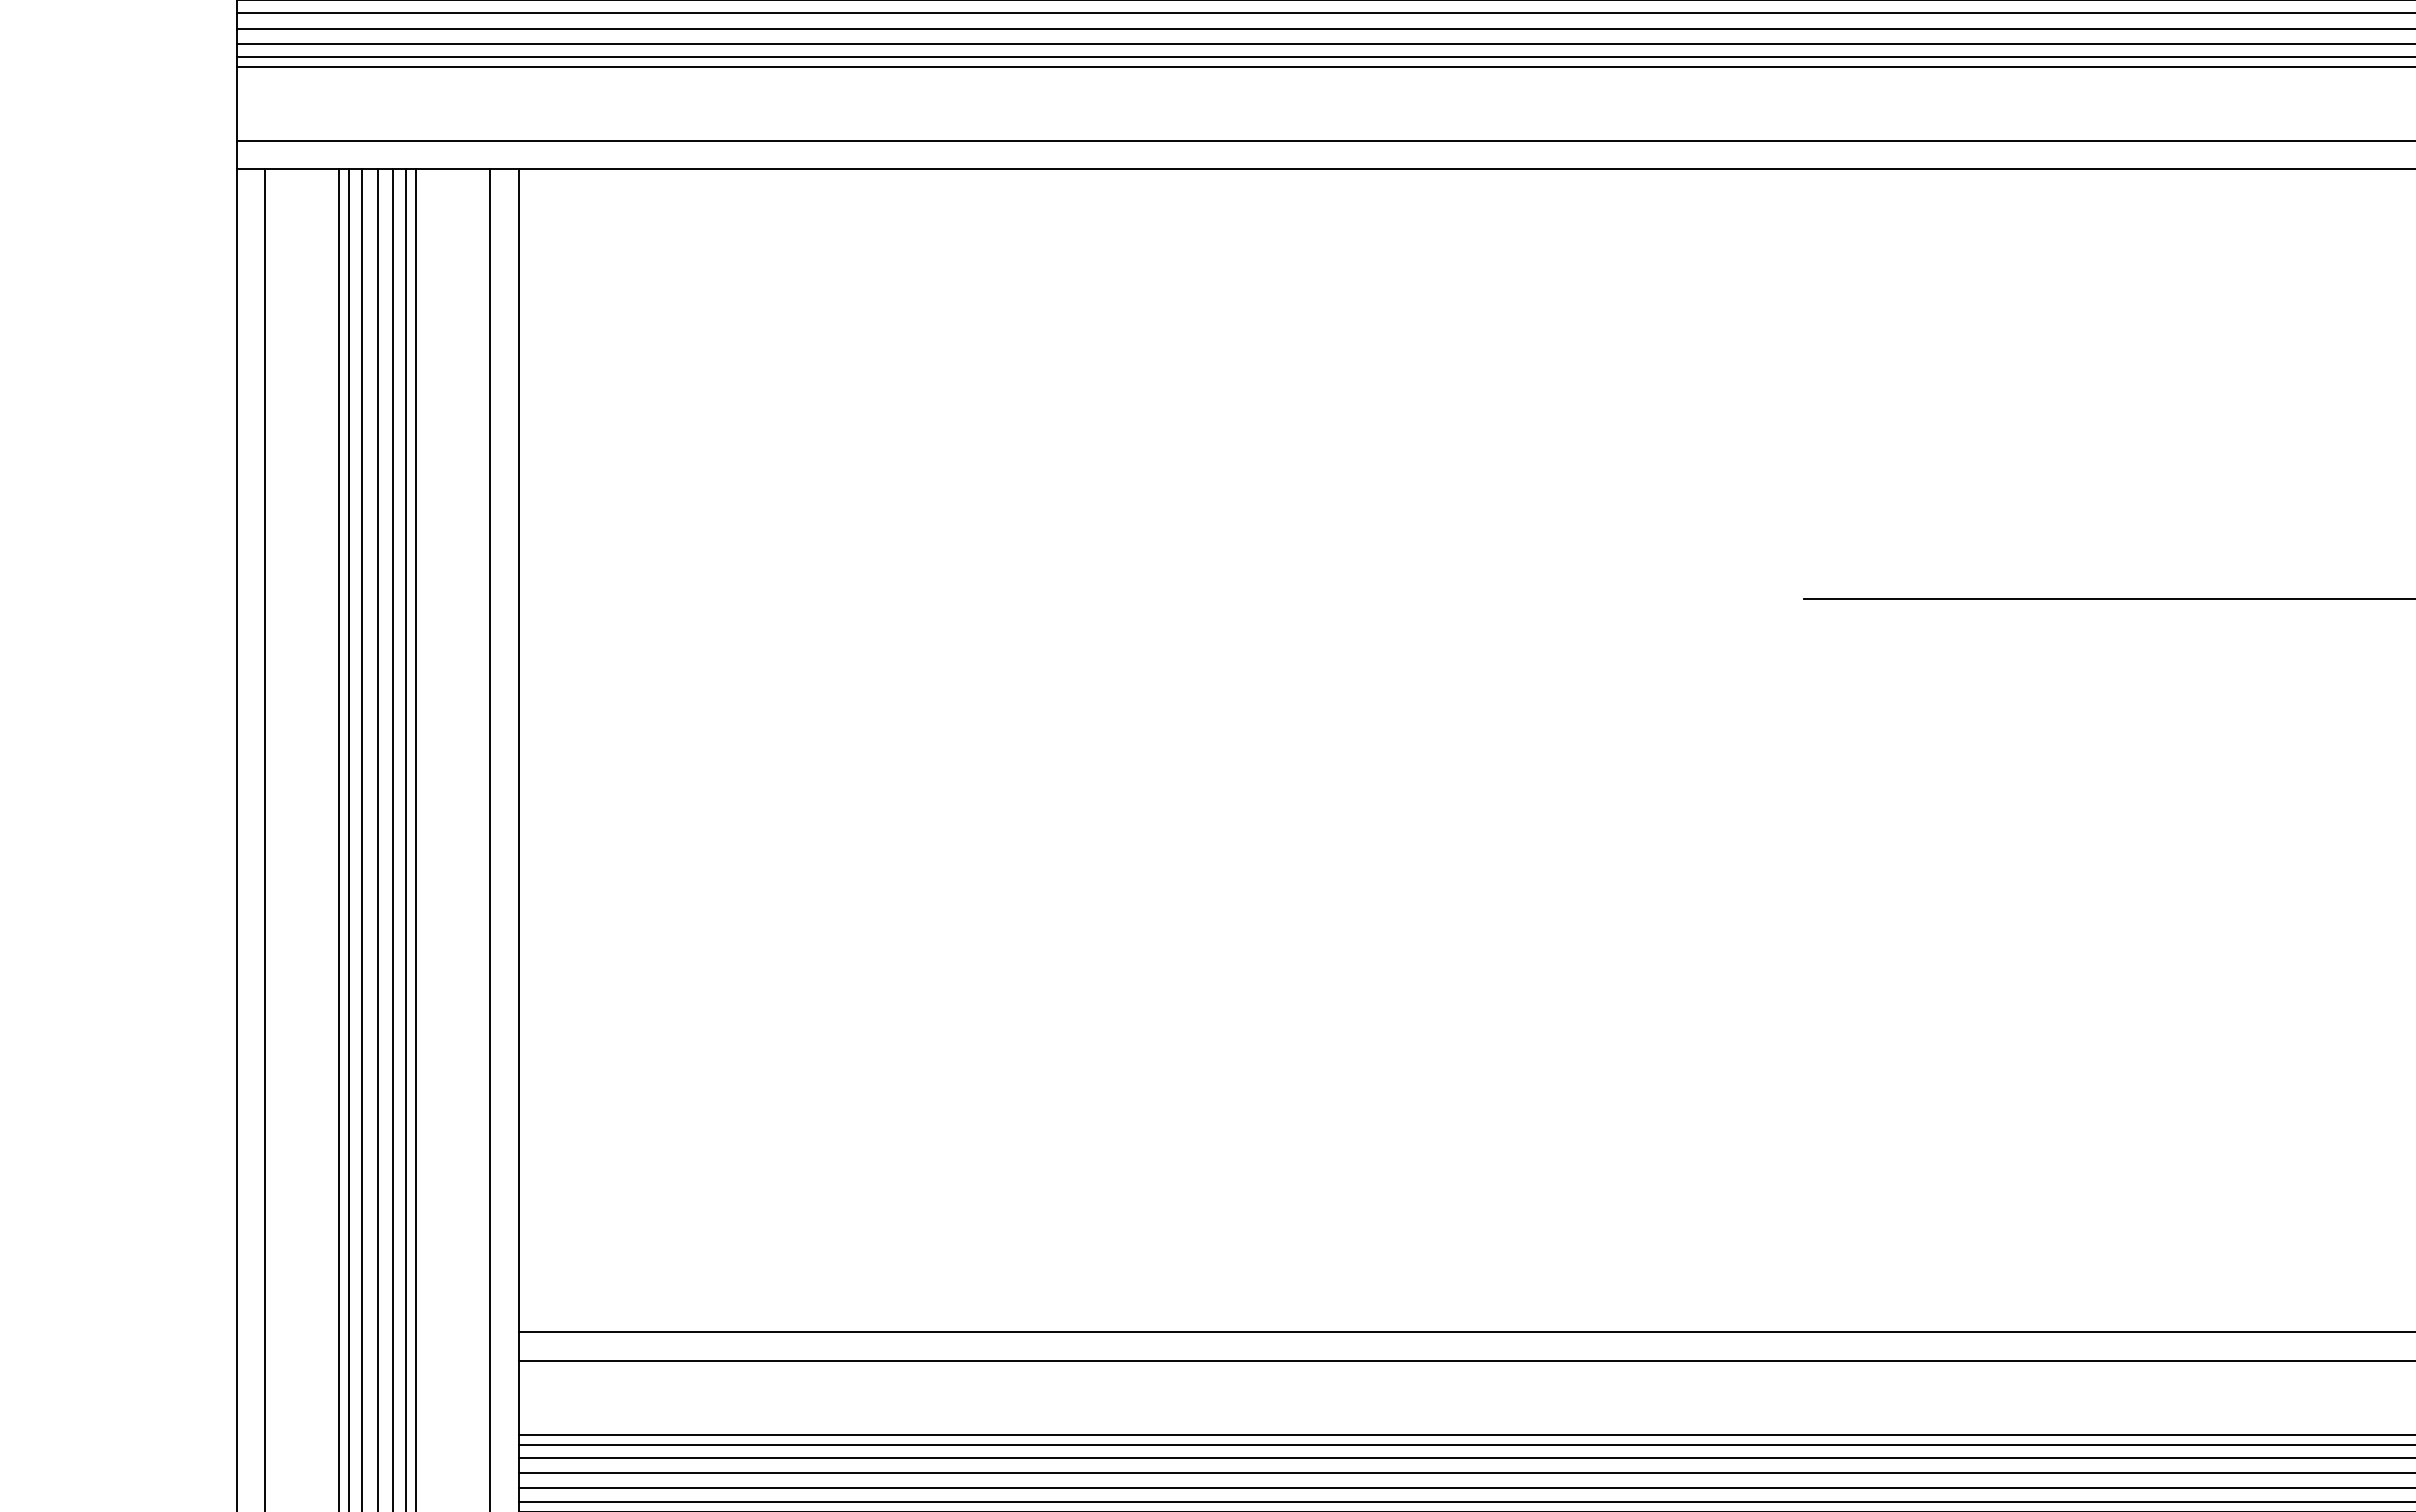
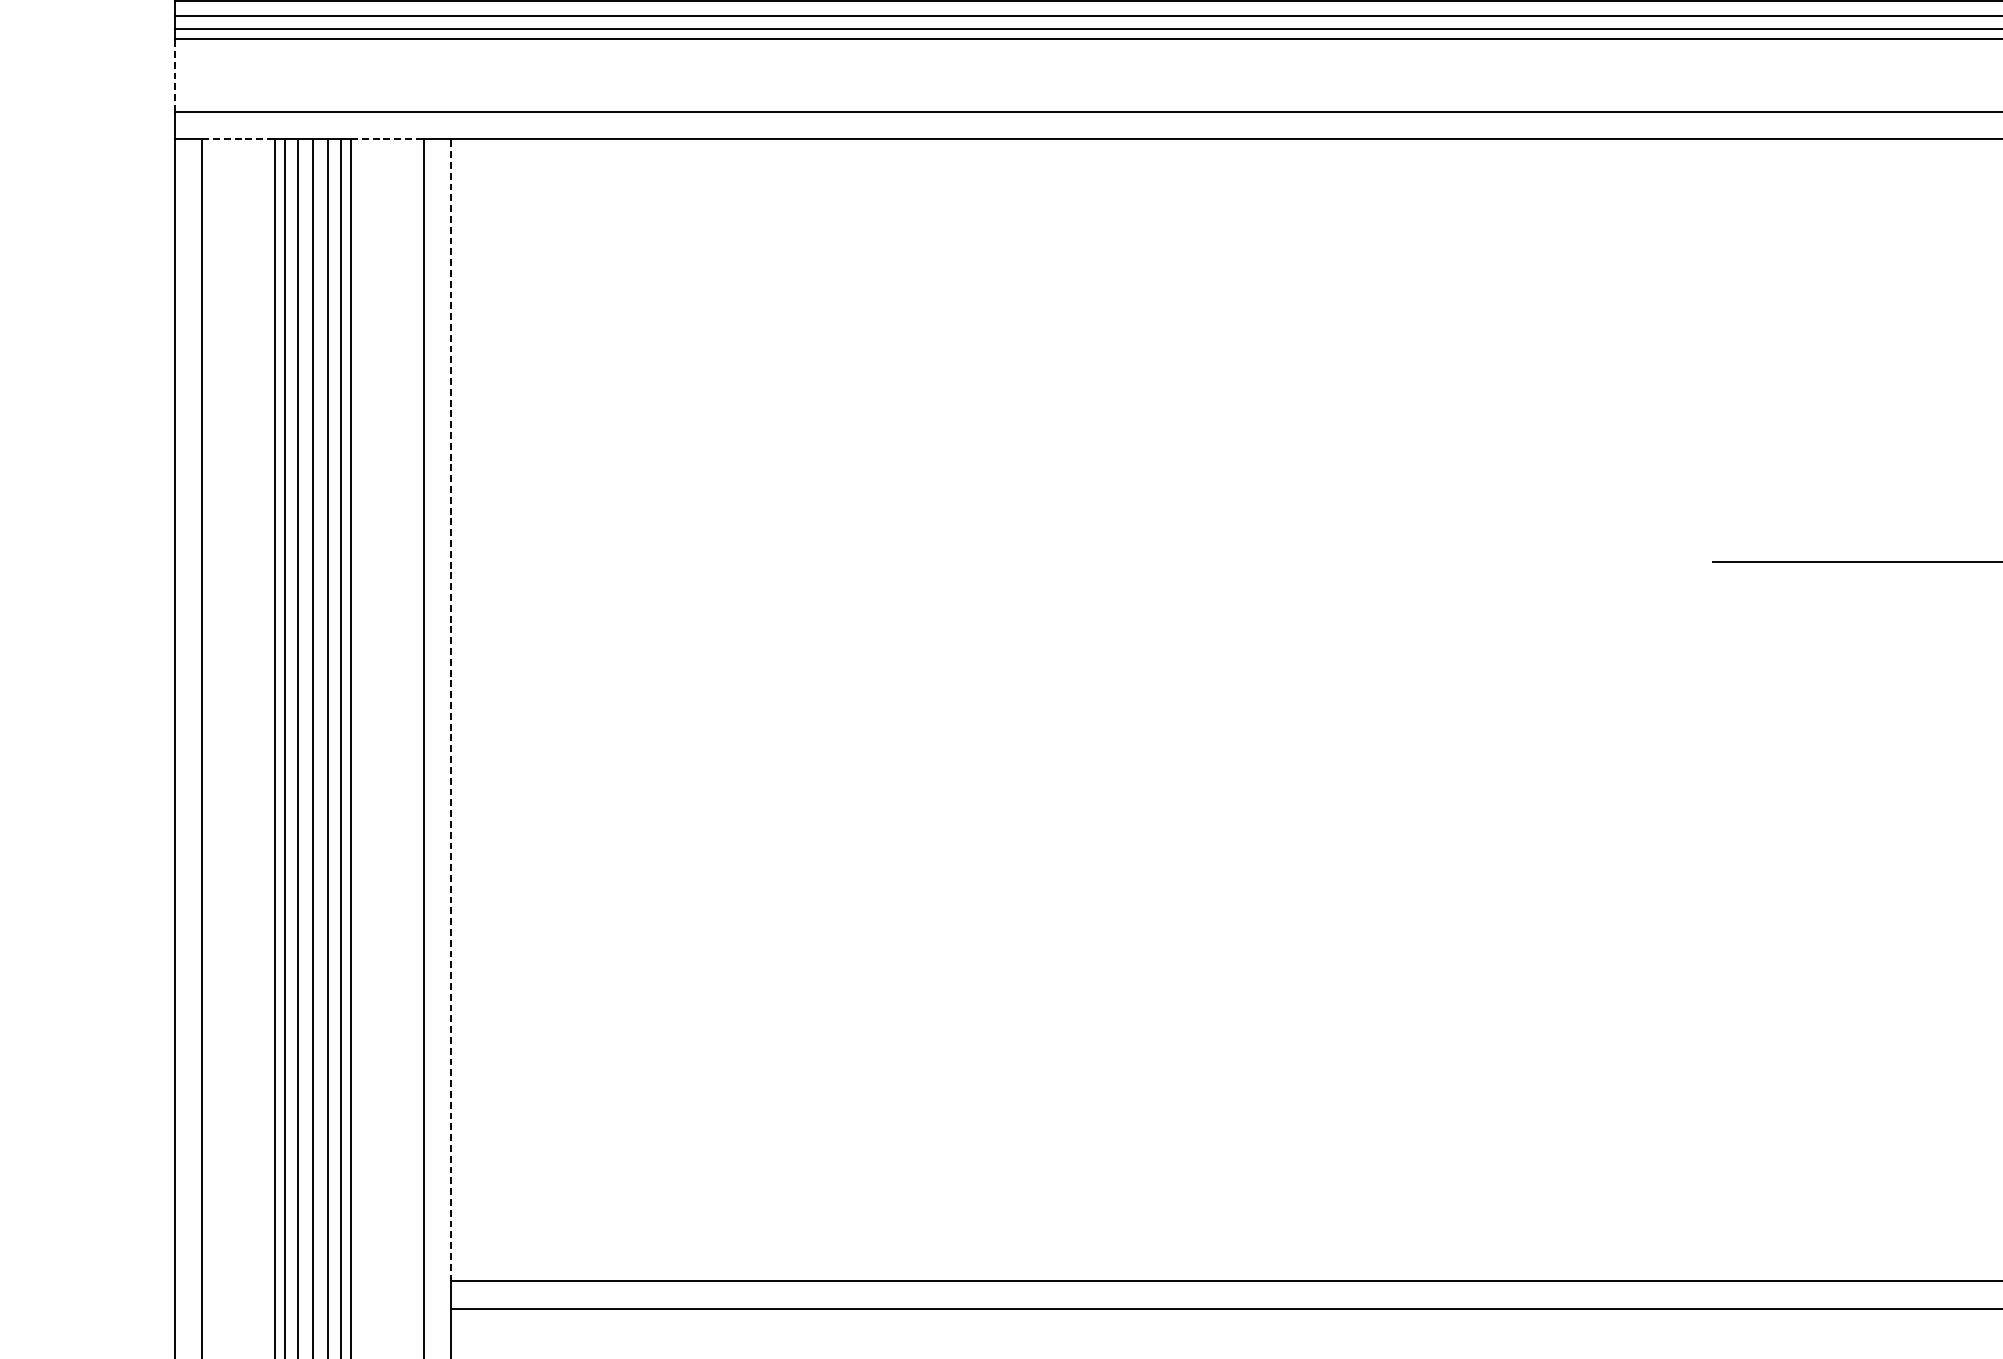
line: (236, 103) -> (174, 74), solid -> dashed
line: (302, 169) -> (239, 139), solid -> dashed
line: (453, 169) -> (387, 139), solid -> dashed
line: (518, 750) -> (451, 710), solid -> dashed

